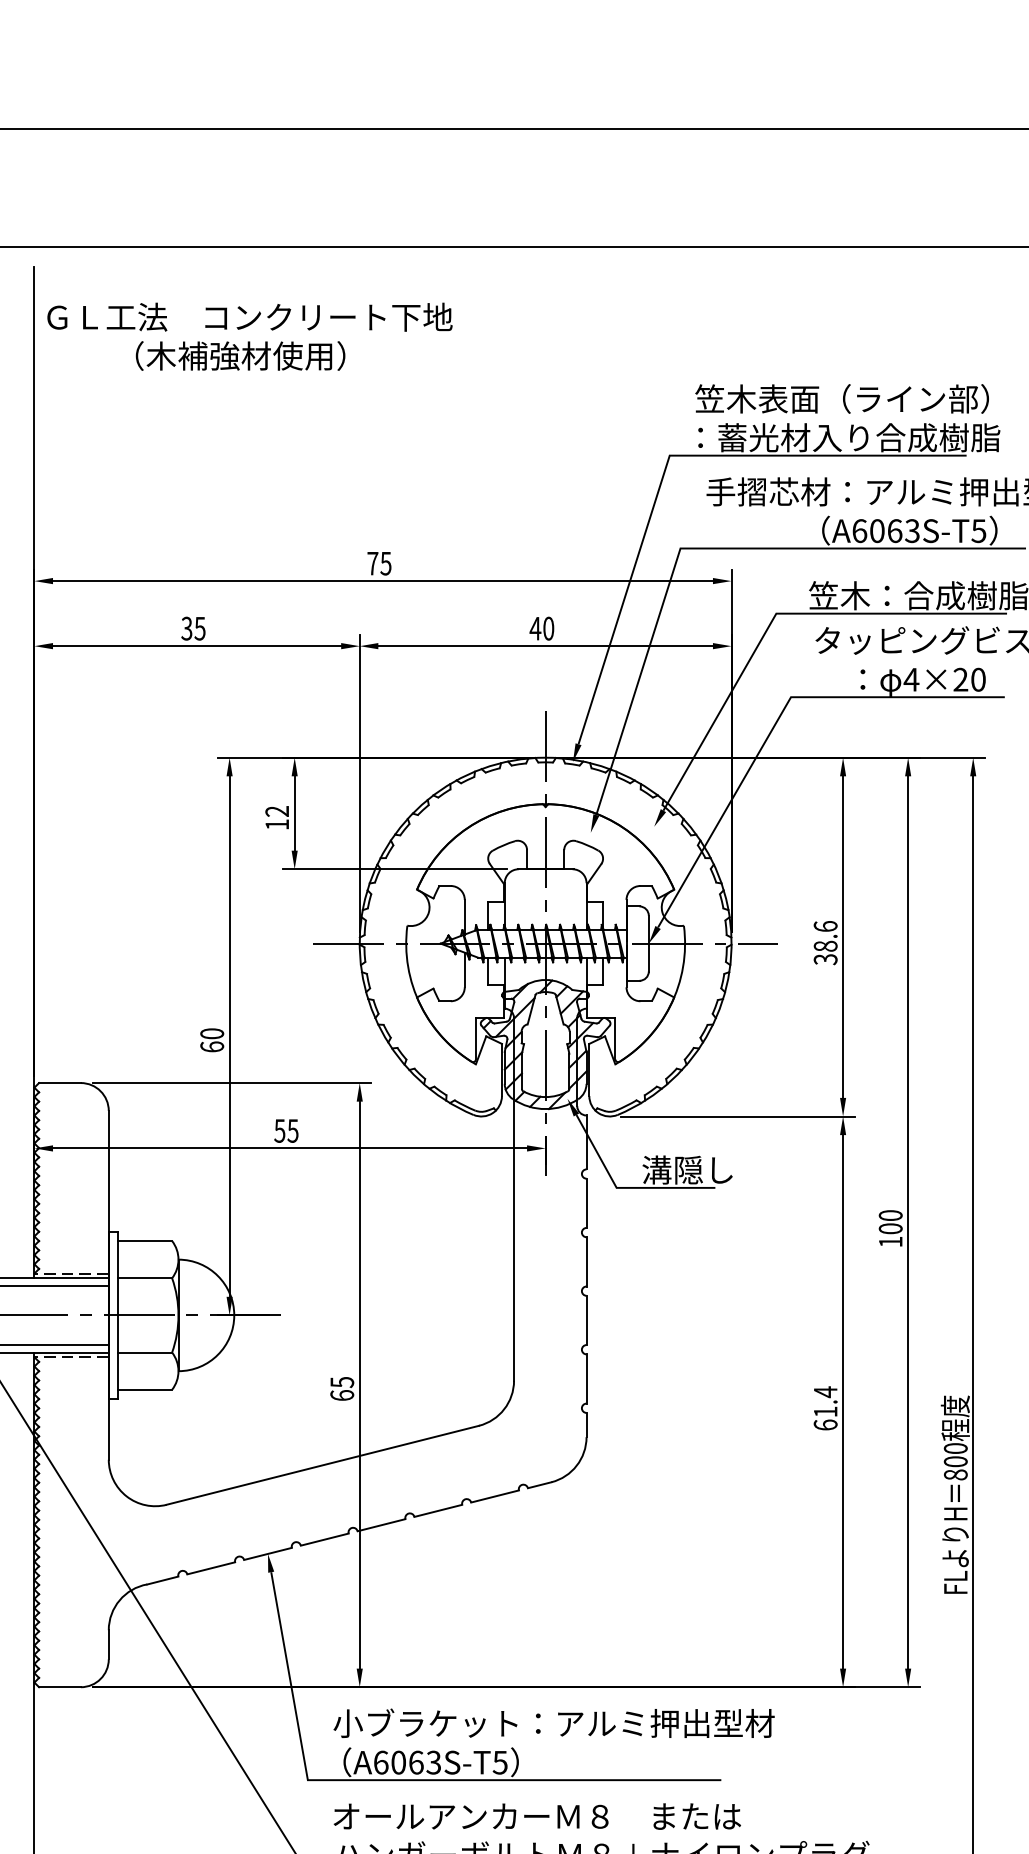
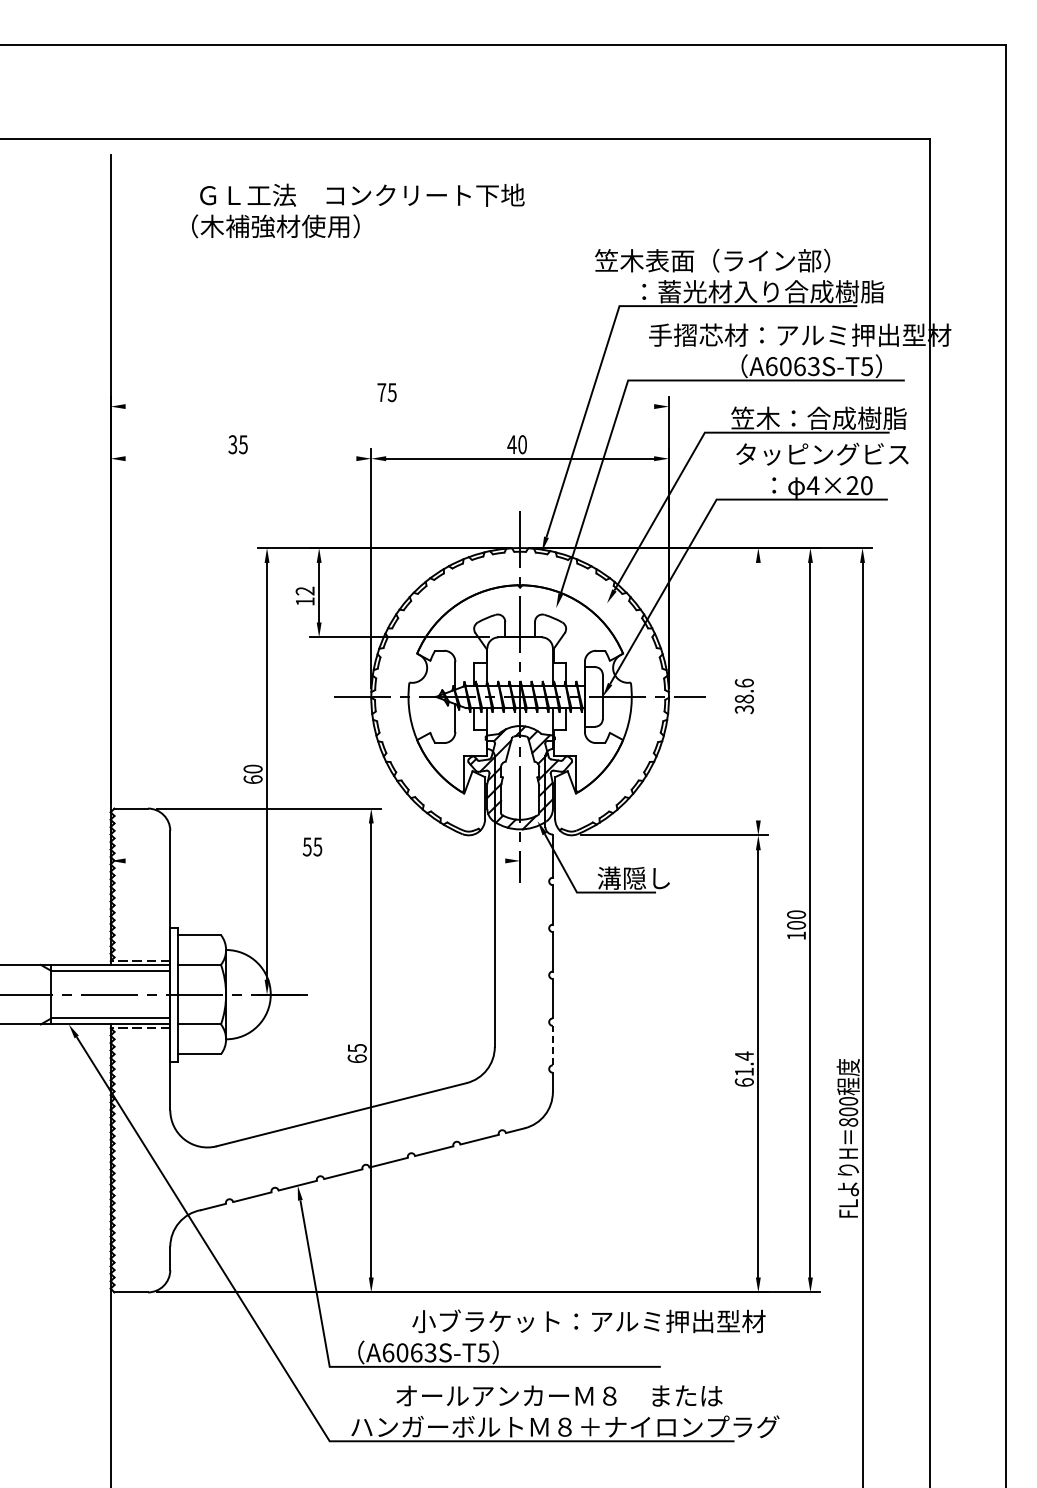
text: (250, 316) -> (362, 194), moved
text: (842, 398) -> (712, 260), moved
line: (382, 580) -> (389, 406), removed
line: (196, 645) -> (240, 458), removed
line: (843, 936) -> (758, 691), removed
line: (290, 1147) -> (315, 860), removed
line: (586, 1378) -> (552, 1045), solid -> dashed
text: (553, 1723) -> (588, 1321), moved
text: (537, 1815) -> (559, 1395), moved

